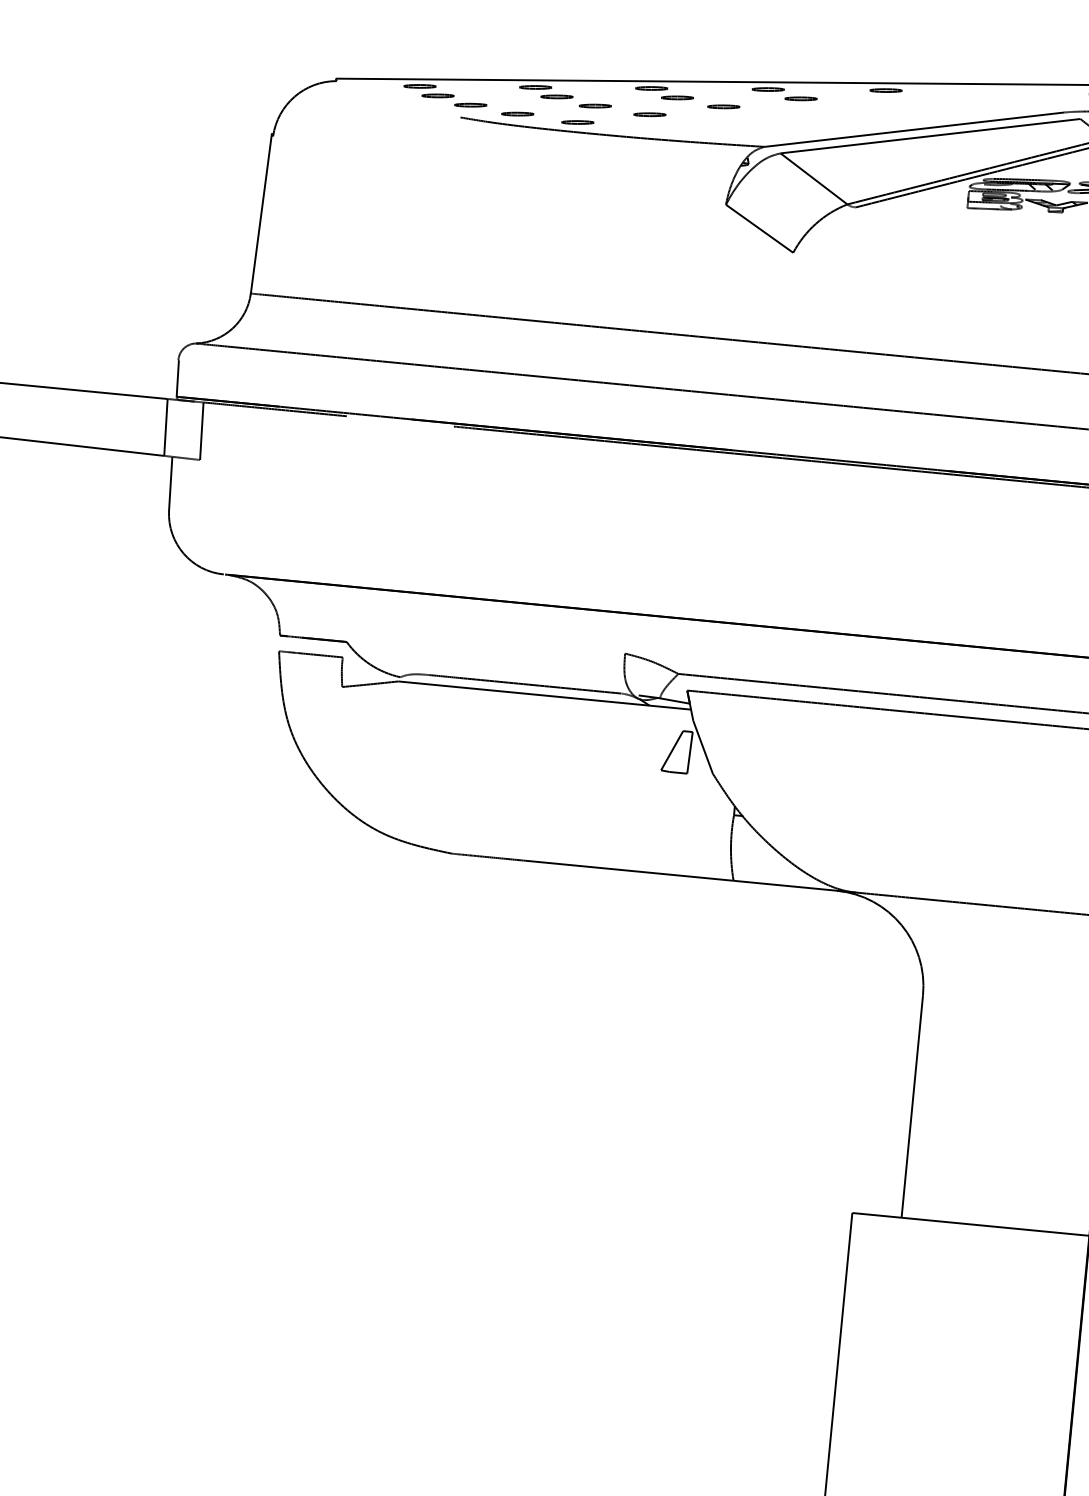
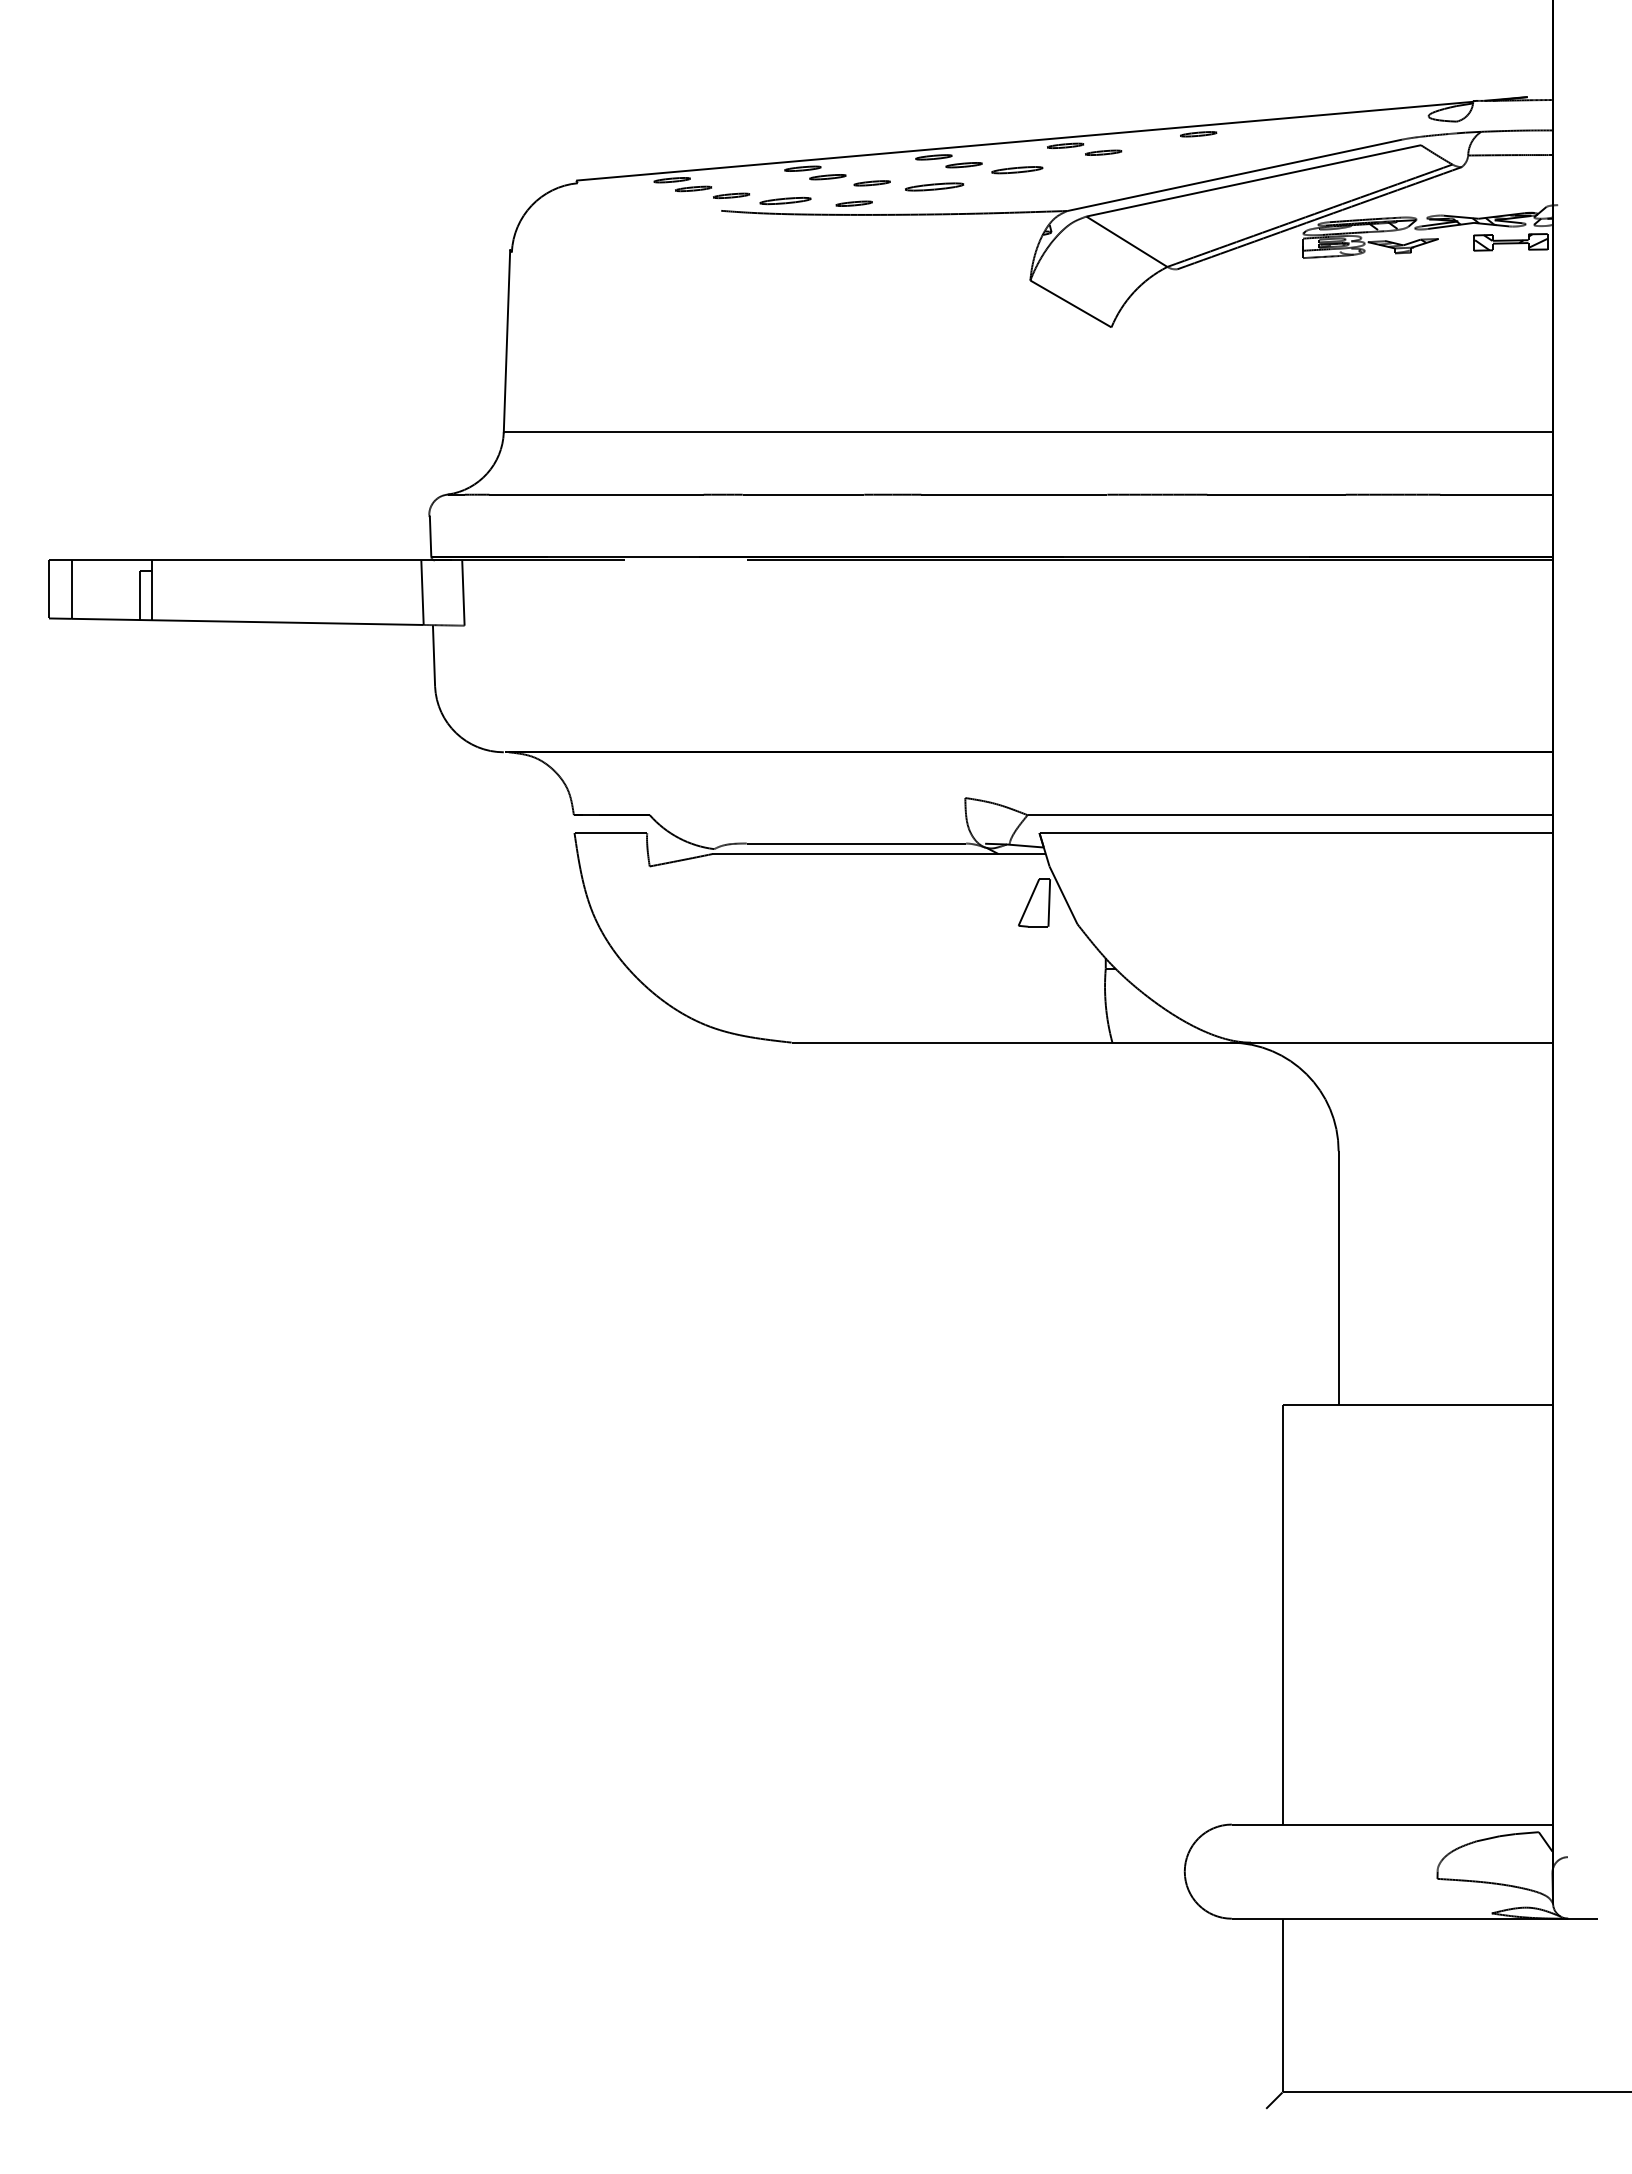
part: (723, 107) -> (1016, 170), size x1.4
part: (517, 113) -> (785, 200), size x1.4
part: (649, 115) -> (934, 187), size x1.6

